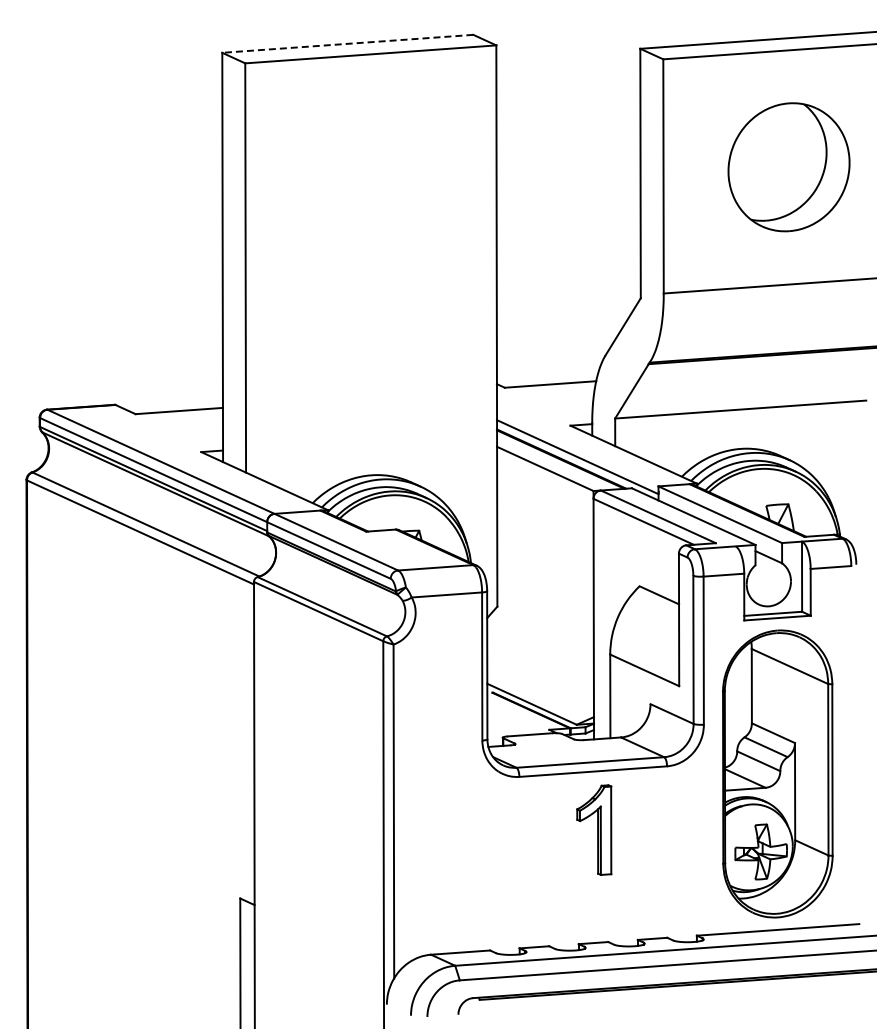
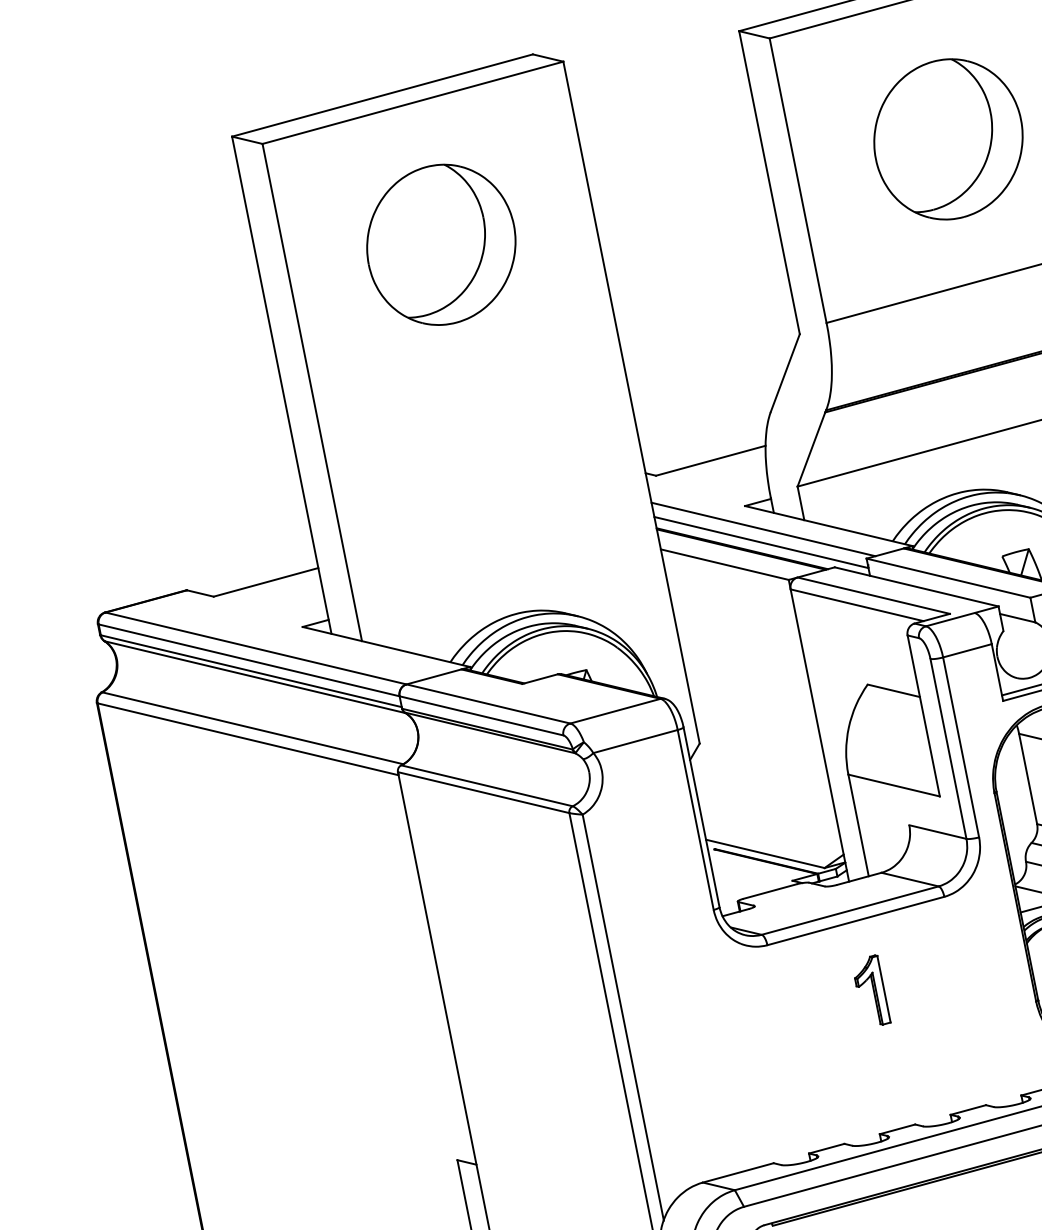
line: (347, 43) -> (382, 95), dashed -> solid
part: (370, 171) -> (440, 245), added
line: (581, 446) -> (763, 528), added
part: (593, 829) -> (870, 991), size x0.62

